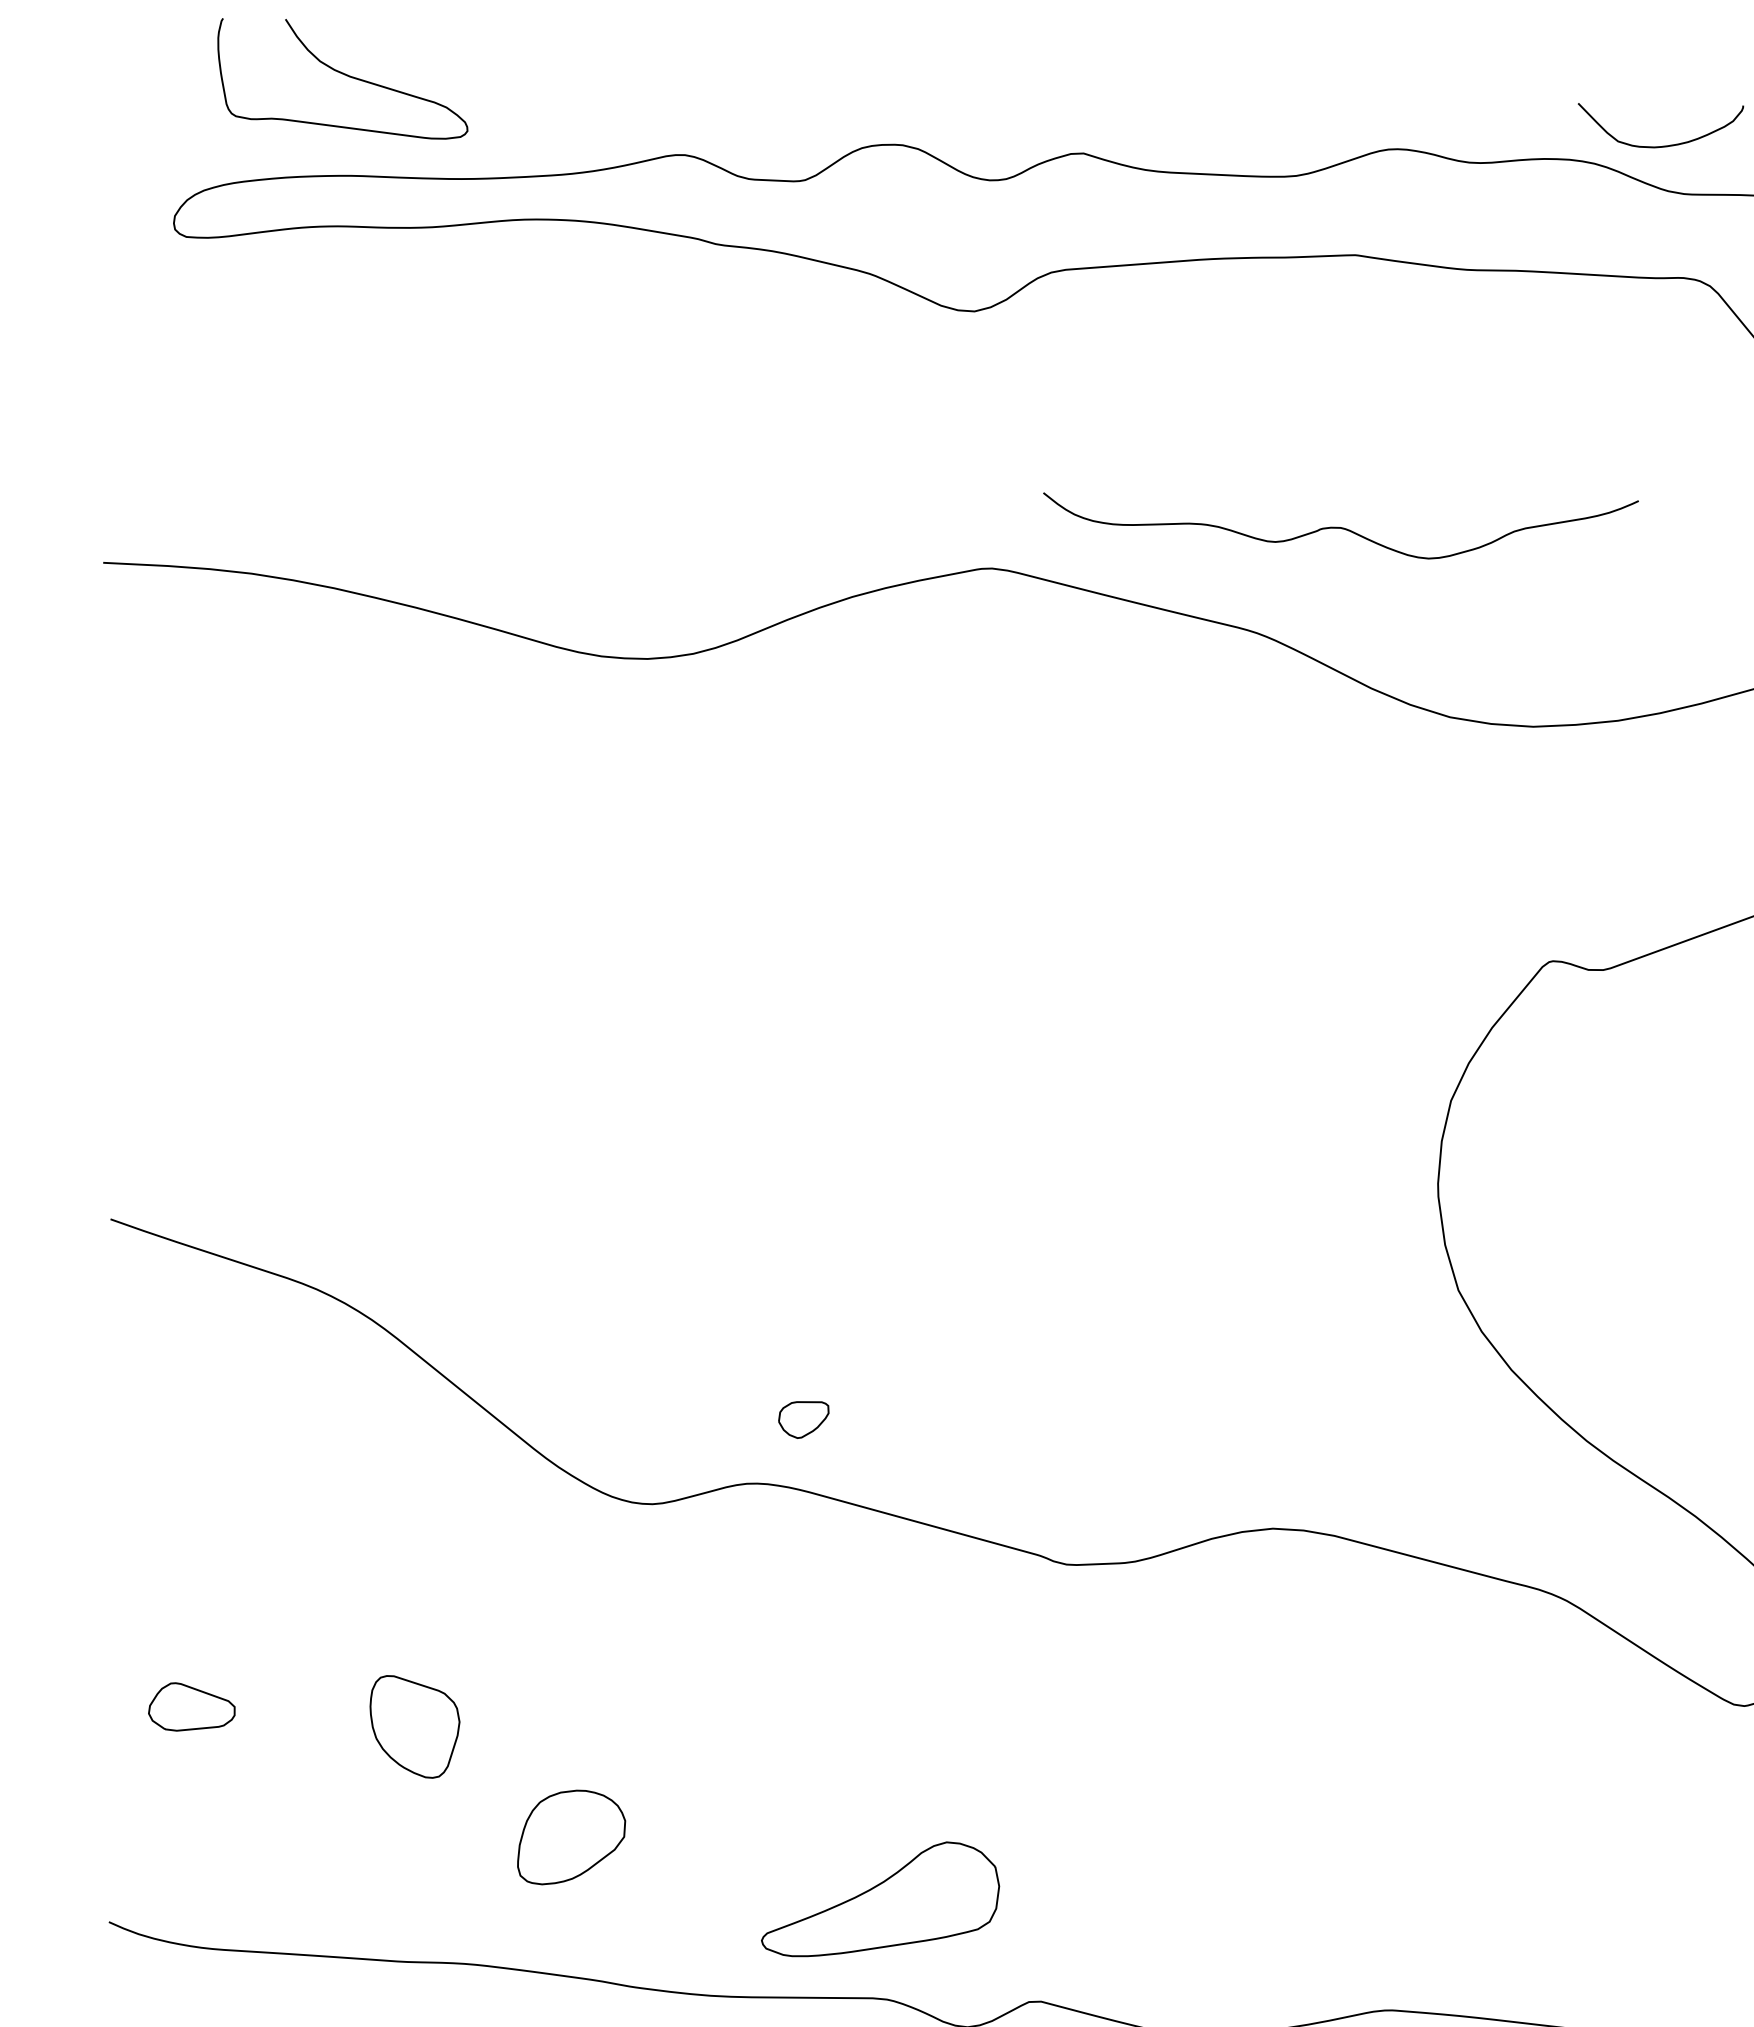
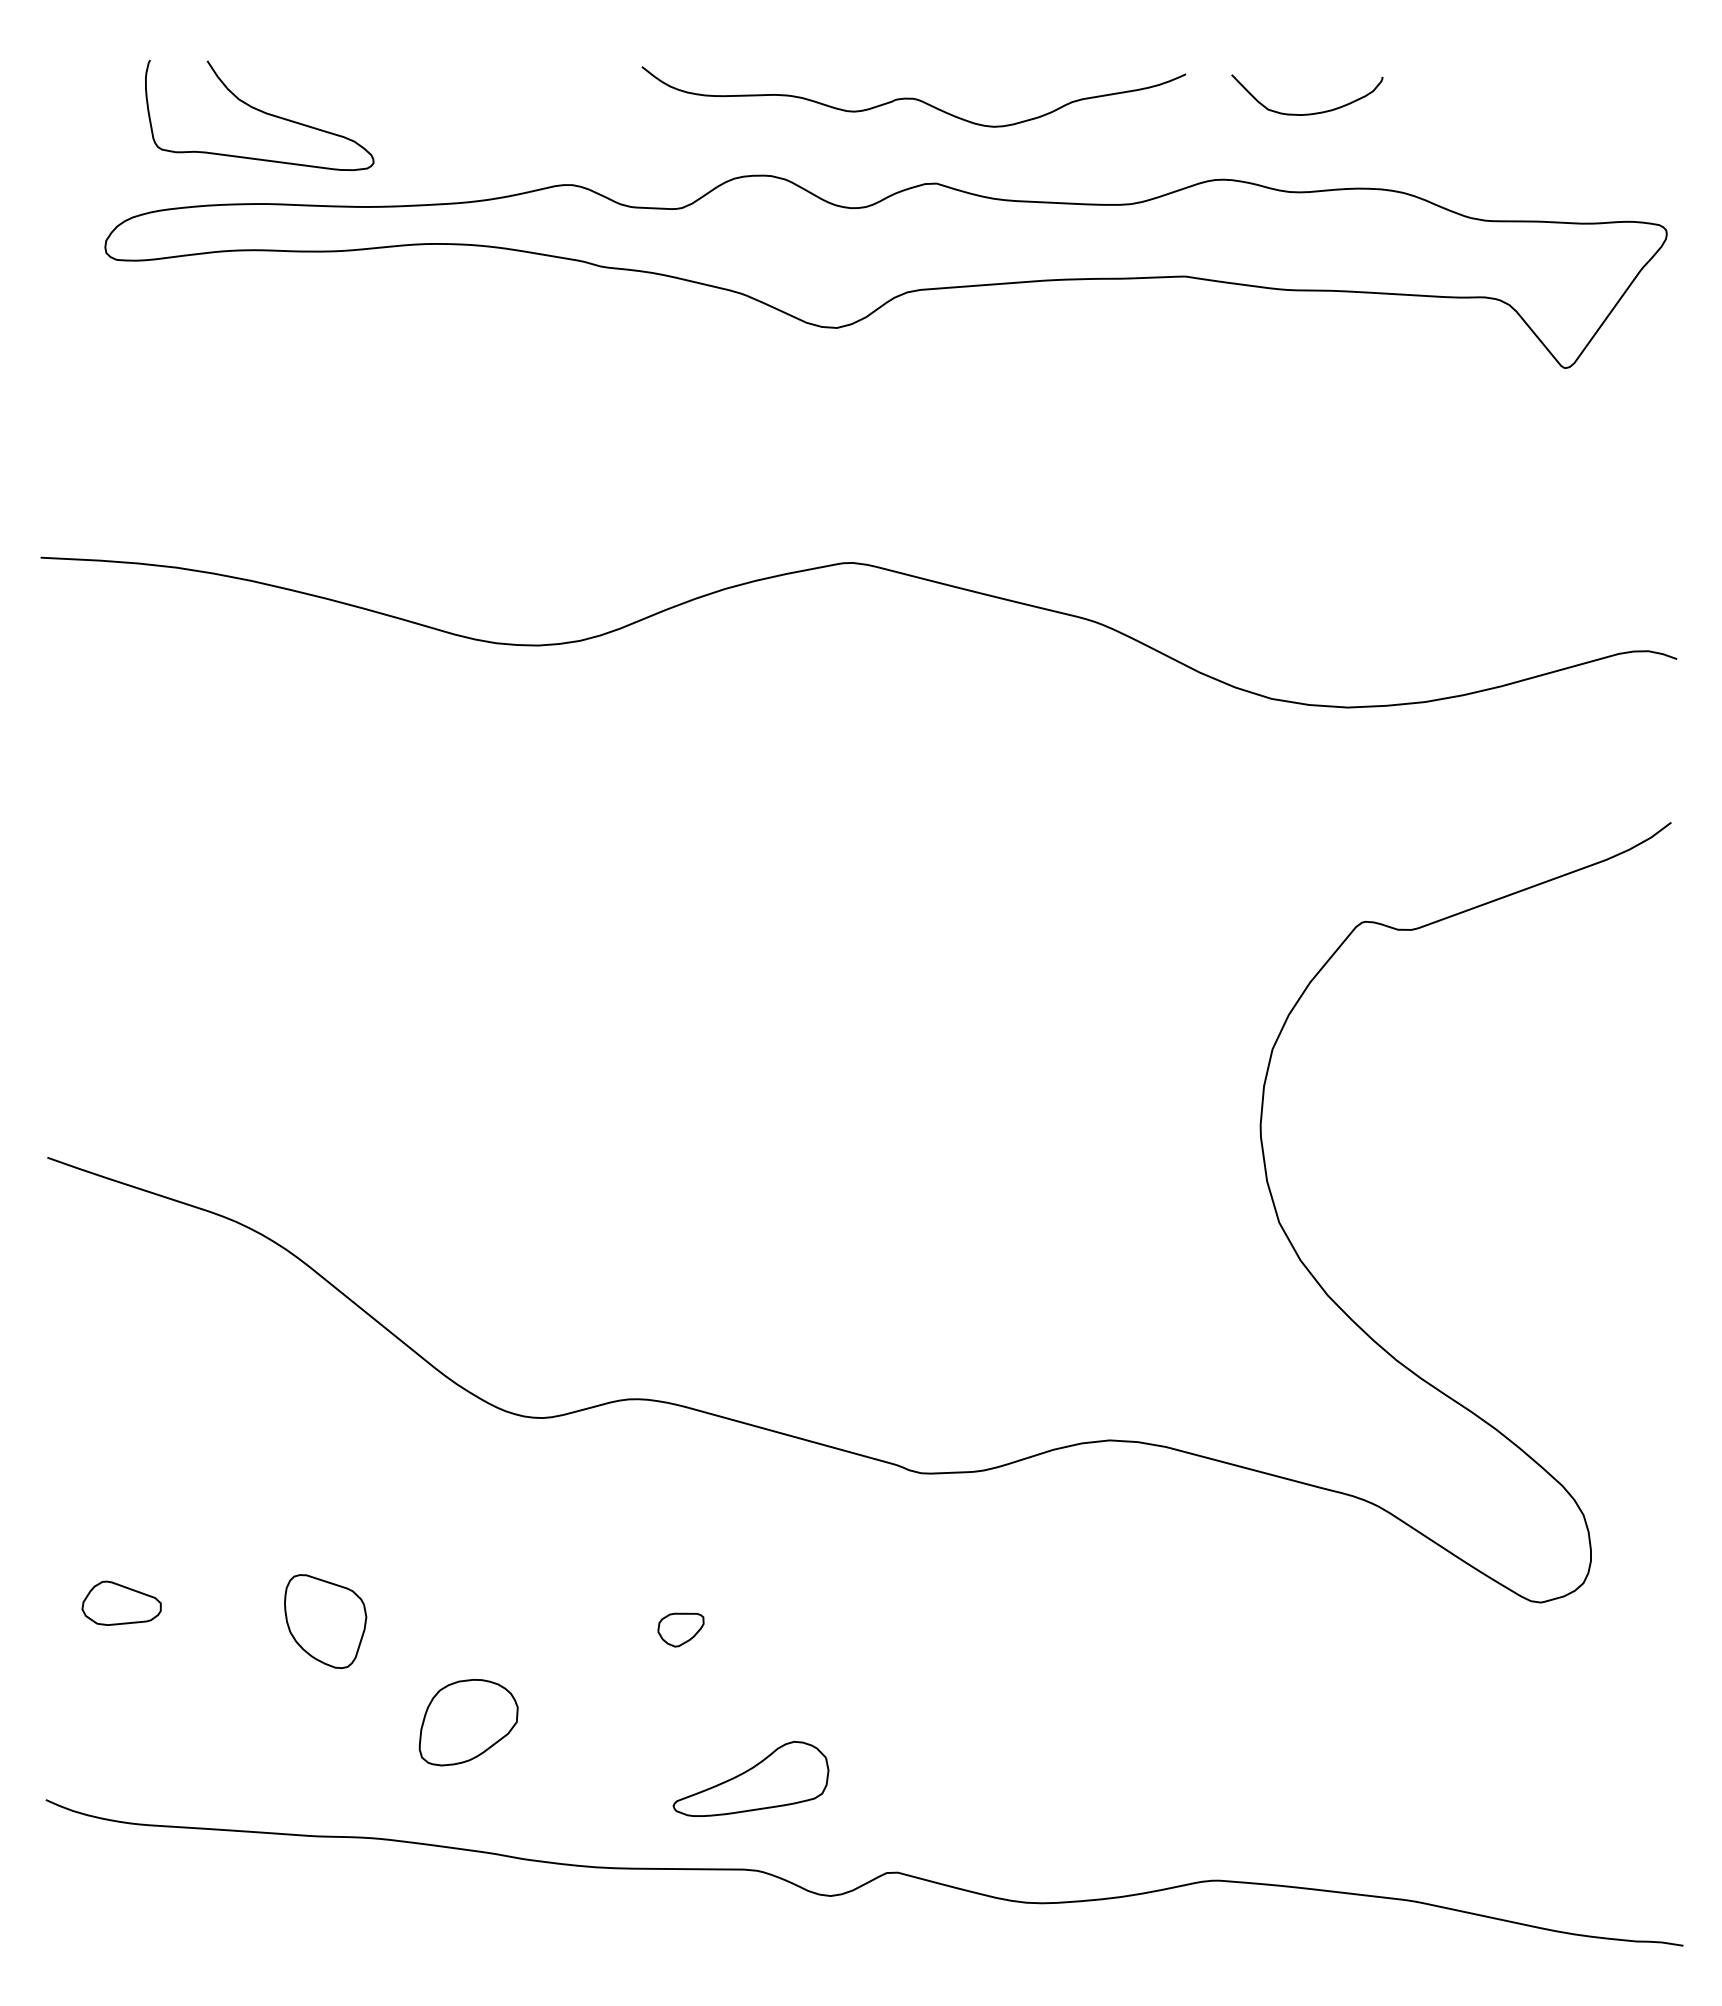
curve: (1661, 145) -> (1307, 113), moved
curve: (1340, 526) -> (913, 97), moved
part: (803, 1419) -> (680, 1629), moved
part: (879, 1898) -> (750, 1778), size x0.71

